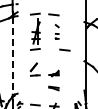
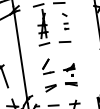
line: (64, 49) -> (64, 41), moved
line: (12, 55) -> (20, 54), dashed -> solid
part: (35, 89) -> (51, 88), added

